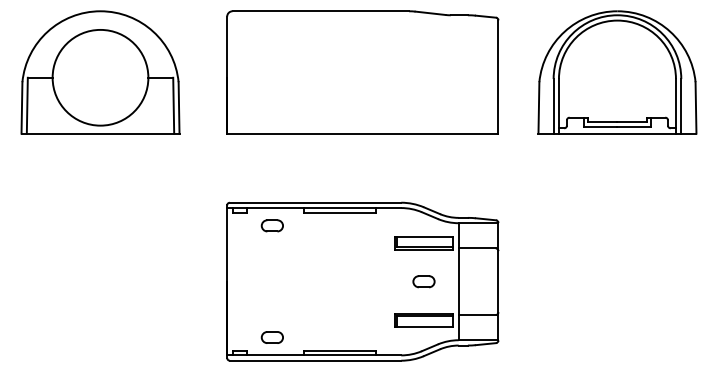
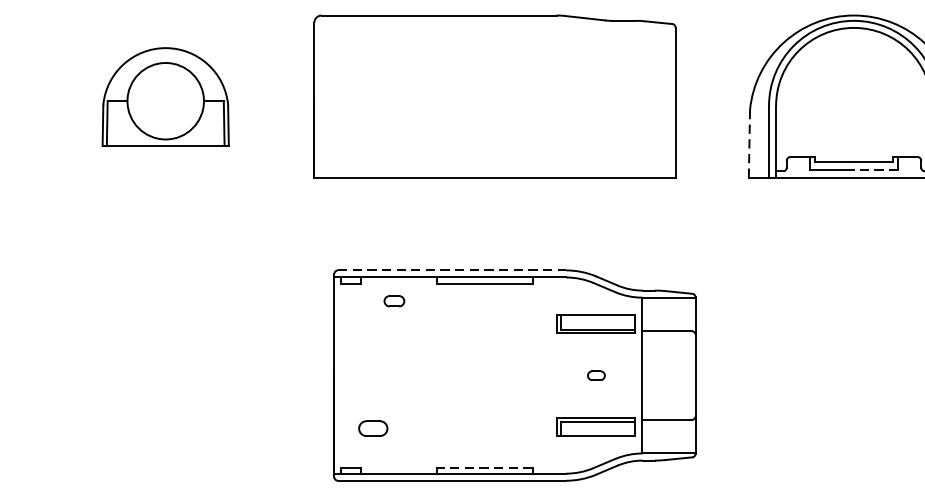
part: (100, 72) -> (165, 97), size x0.6
part: (362, 72) -> (494, 97), moved
line: (538, 107) -> (748, 143), solid -> dashed
line: (634, 126) -> (876, 168), solid -> dashed
line: (315, 202) -> (451, 270), solid -> dashed
part: (271, 225) -> (393, 300), size x0.7
part: (423, 281) -> (595, 375), size x0.6
part: (271, 337) -> (372, 428), moved
line: (340, 350) -> (485, 467), solid -> dashed

